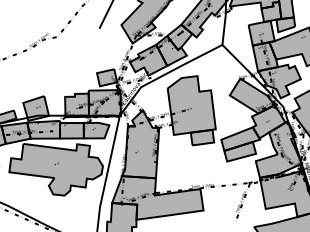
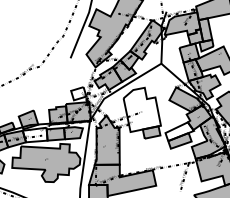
fill: (106, 77) -> (78, 93), removed
fill: (190, 105) -> (141, 109), removed
fill: (42, 128) -> (34, 134), removed
fill: (240, 138) -> (179, 131), removed

